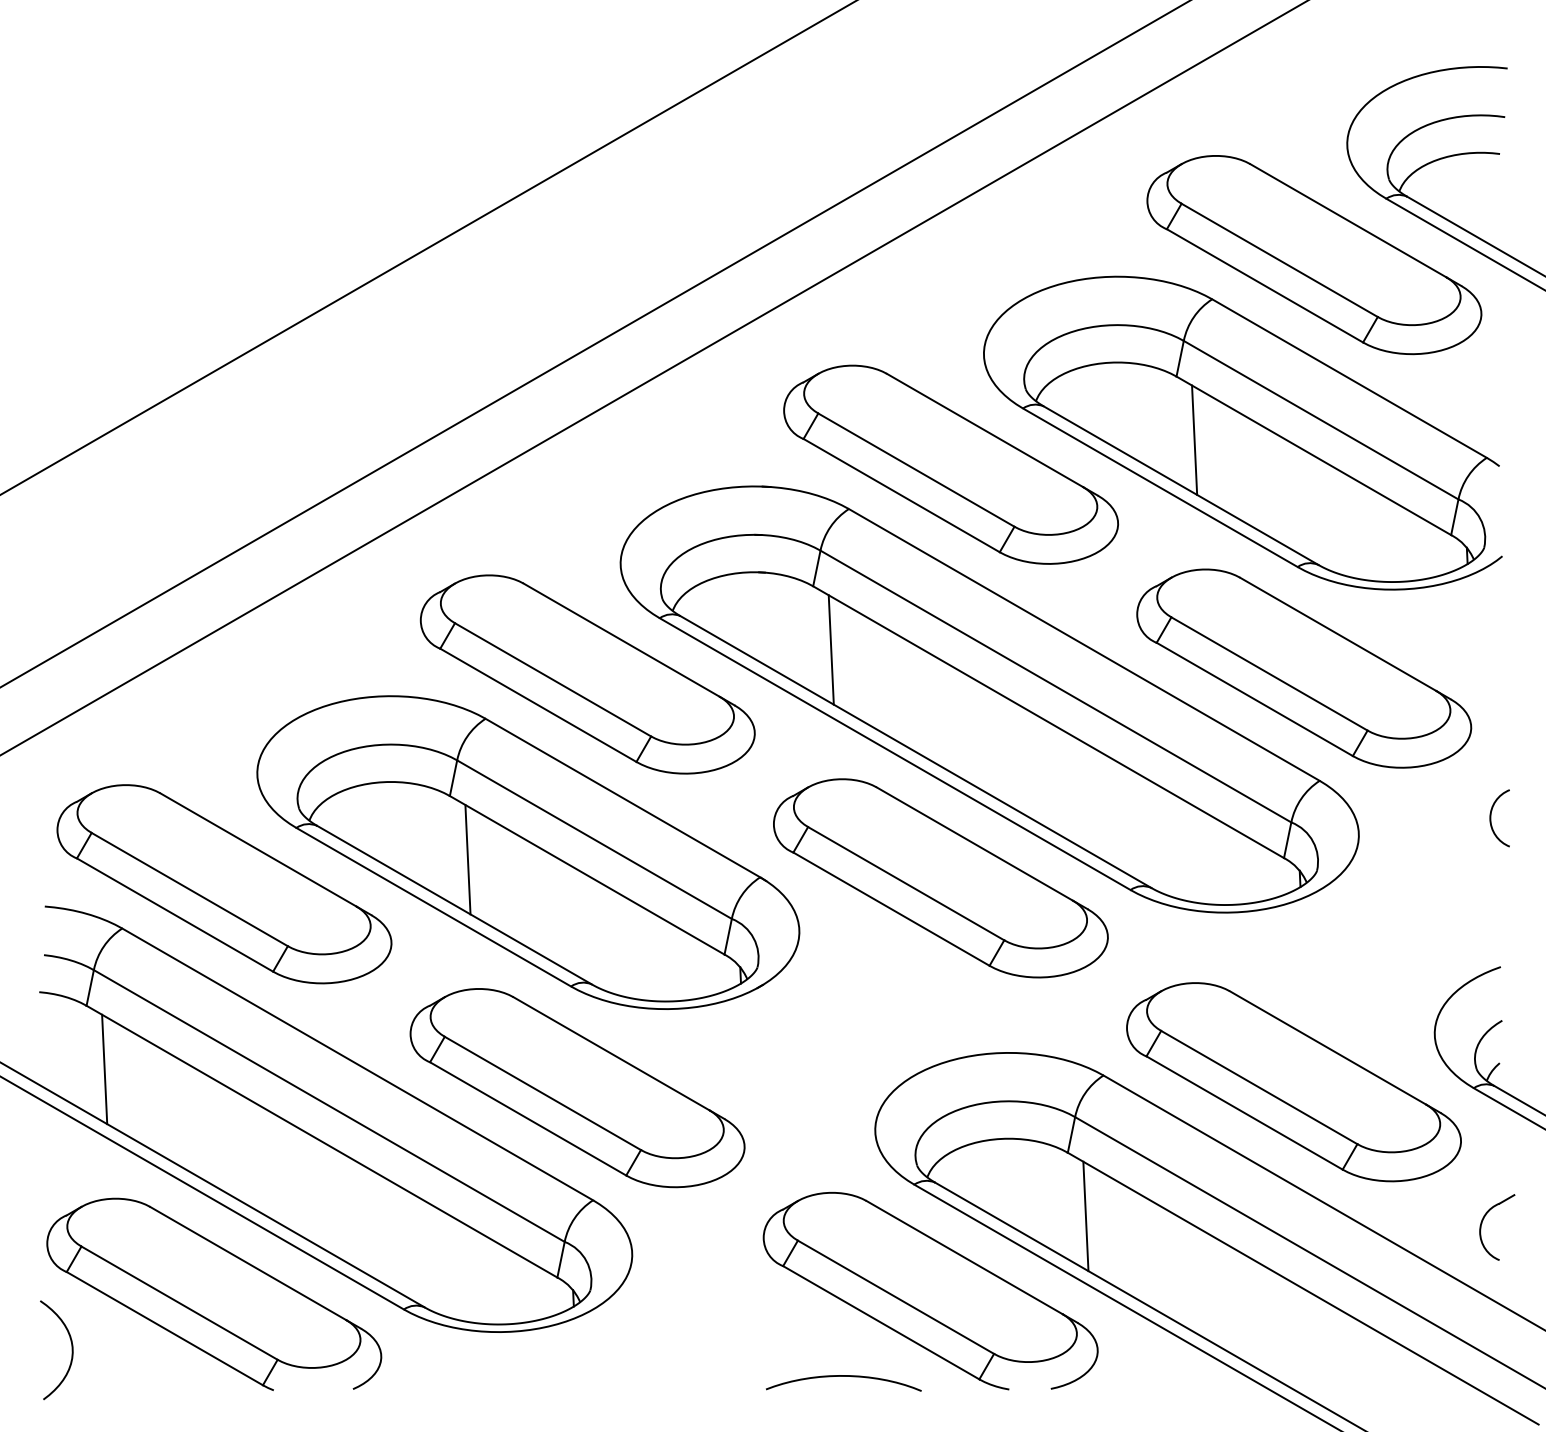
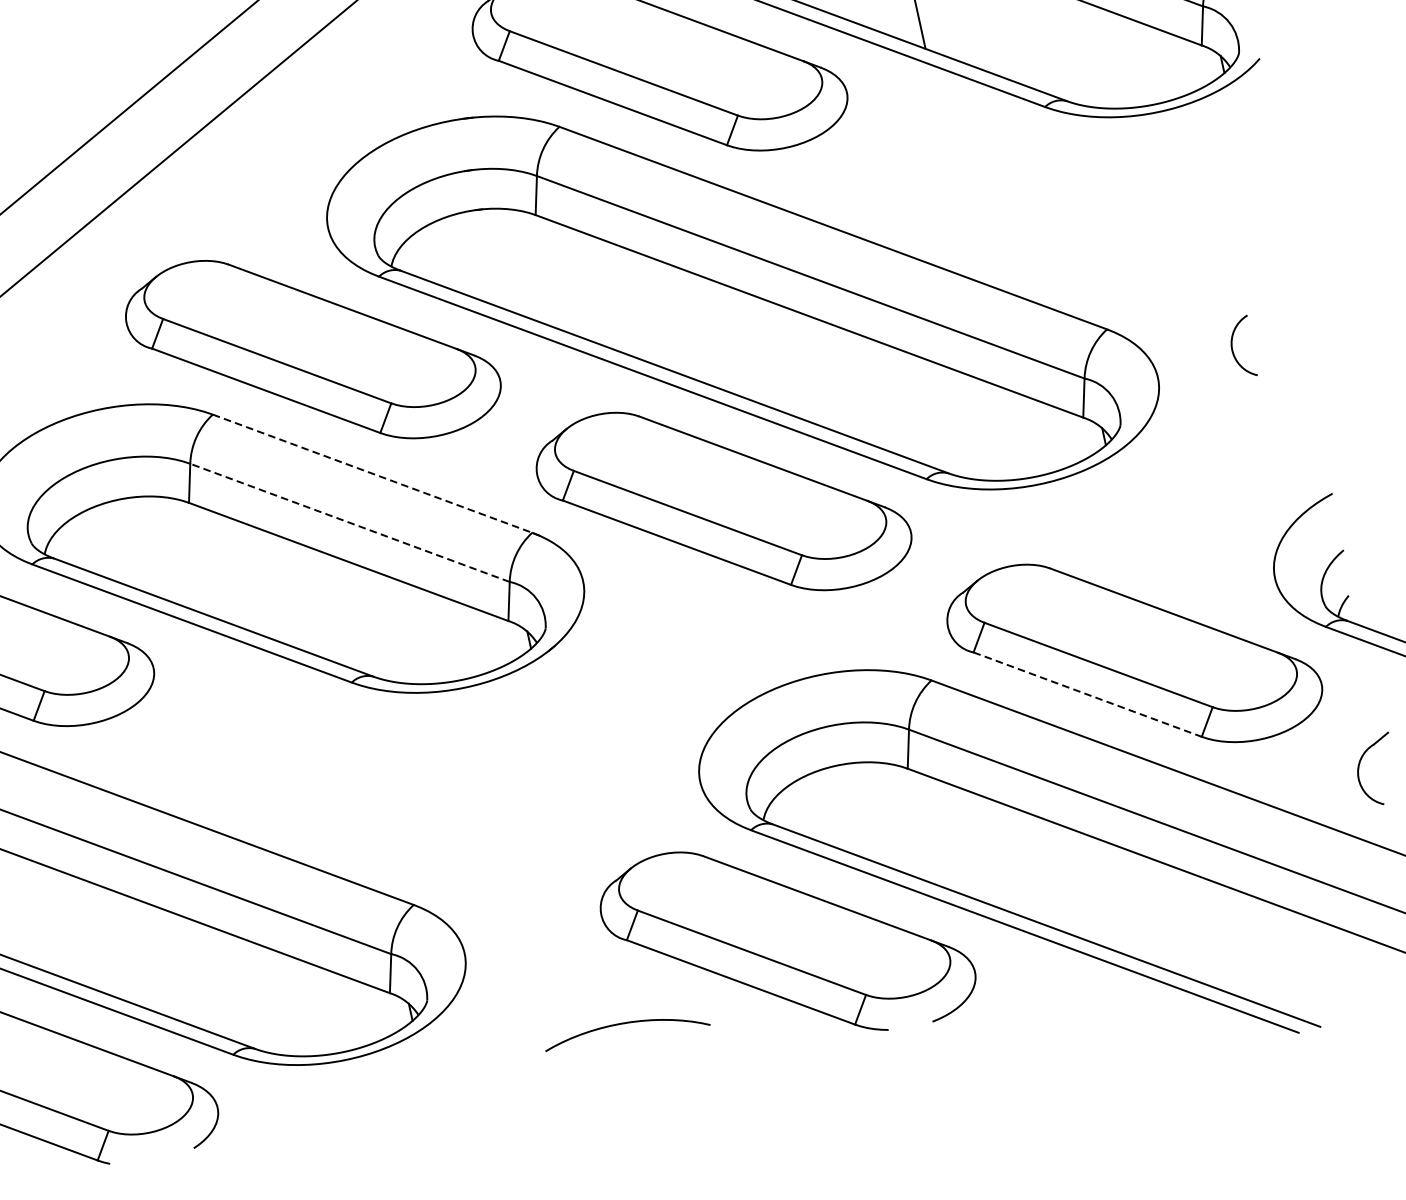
line: (830, 649) -> (565, 278), removed
part: (1304, 668) -> (1070, 213), removed
line: (622, 798) -> (372, 474), solid -> dashed
arc: (1491, 818) -> (1233, 348), moved
line: (594, 839) -> (349, 522), solid -> dashed
line: (467, 859) -> (219, 566), removed
part: (577, 1088) -> (377, 789), removed
line: (1245, 1113) -> (1088, 694), solid -> dashed
line: (1085, 1216) -> (937, 832), removed
curve: (843, 1376) -> (625, 1023), moved

